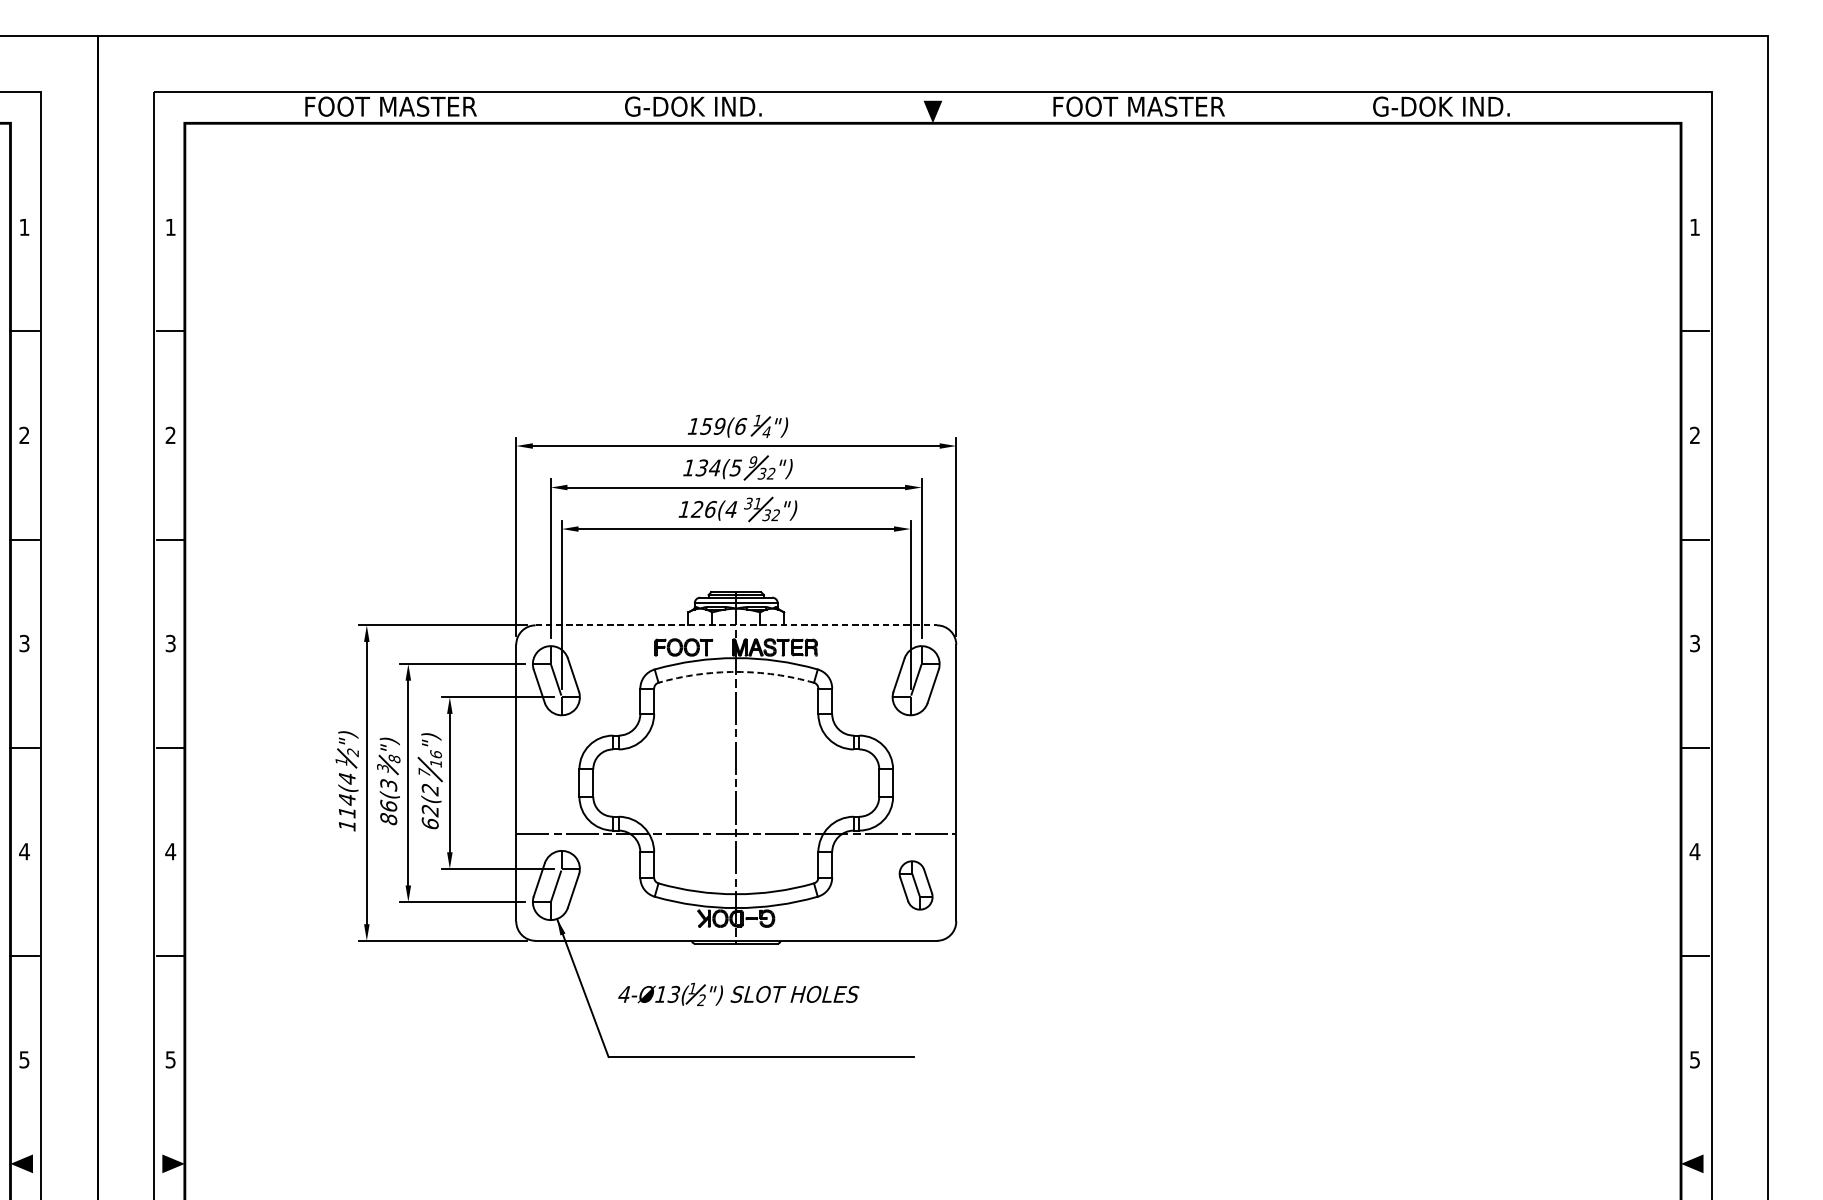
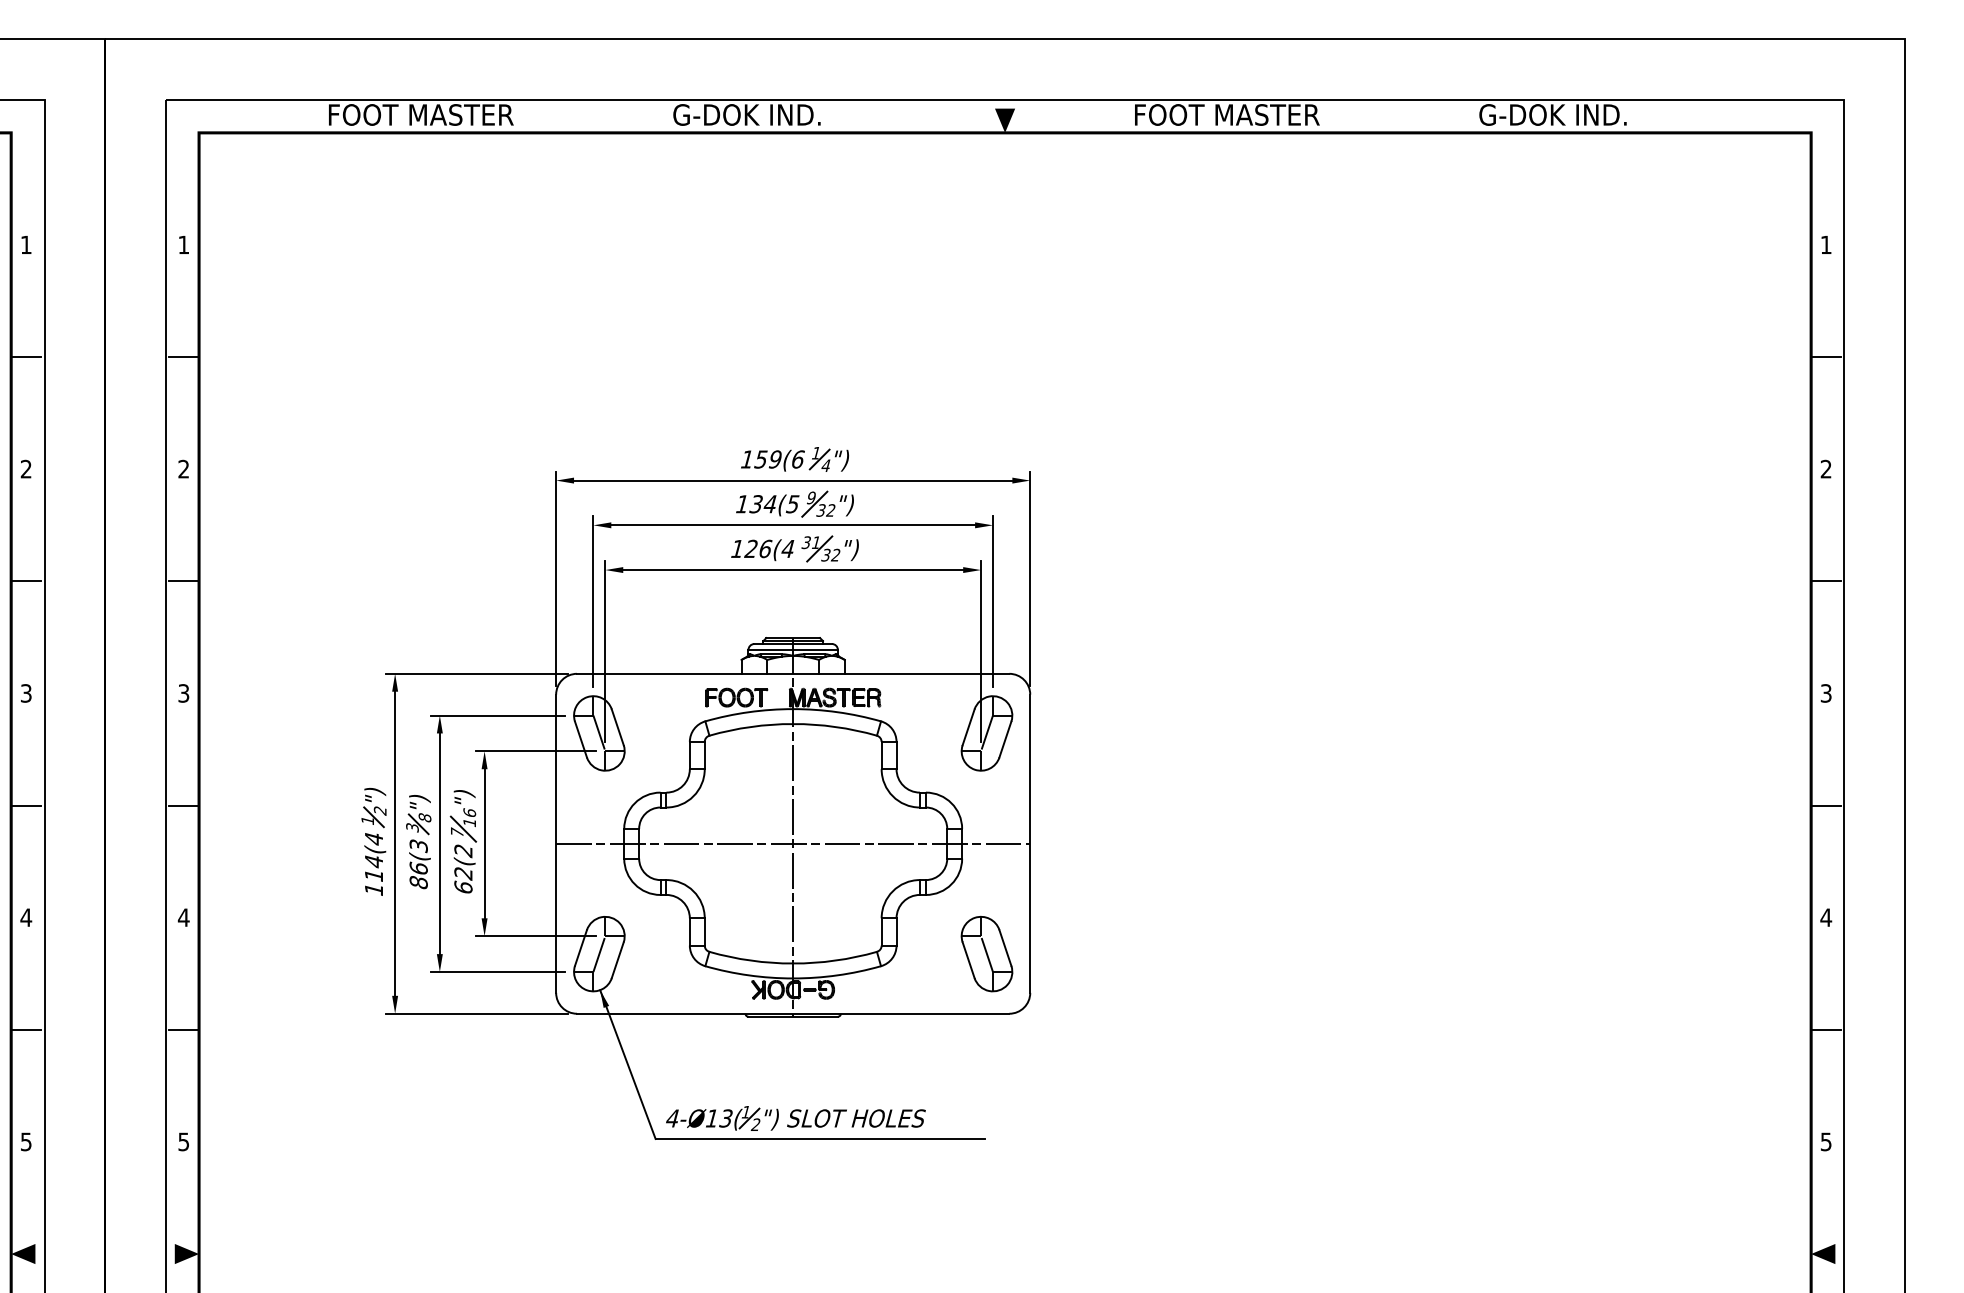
line: (736, 625) -> (793, 673), dashed -> solid
arc: (736, 672) -> (793, 724), dashed -> solid
line: (736, 833) -> (793, 843), moved
part: (915, 884) -> (986, 953), size x1.43
part: (738, 994) -> (795, 1118), moved

